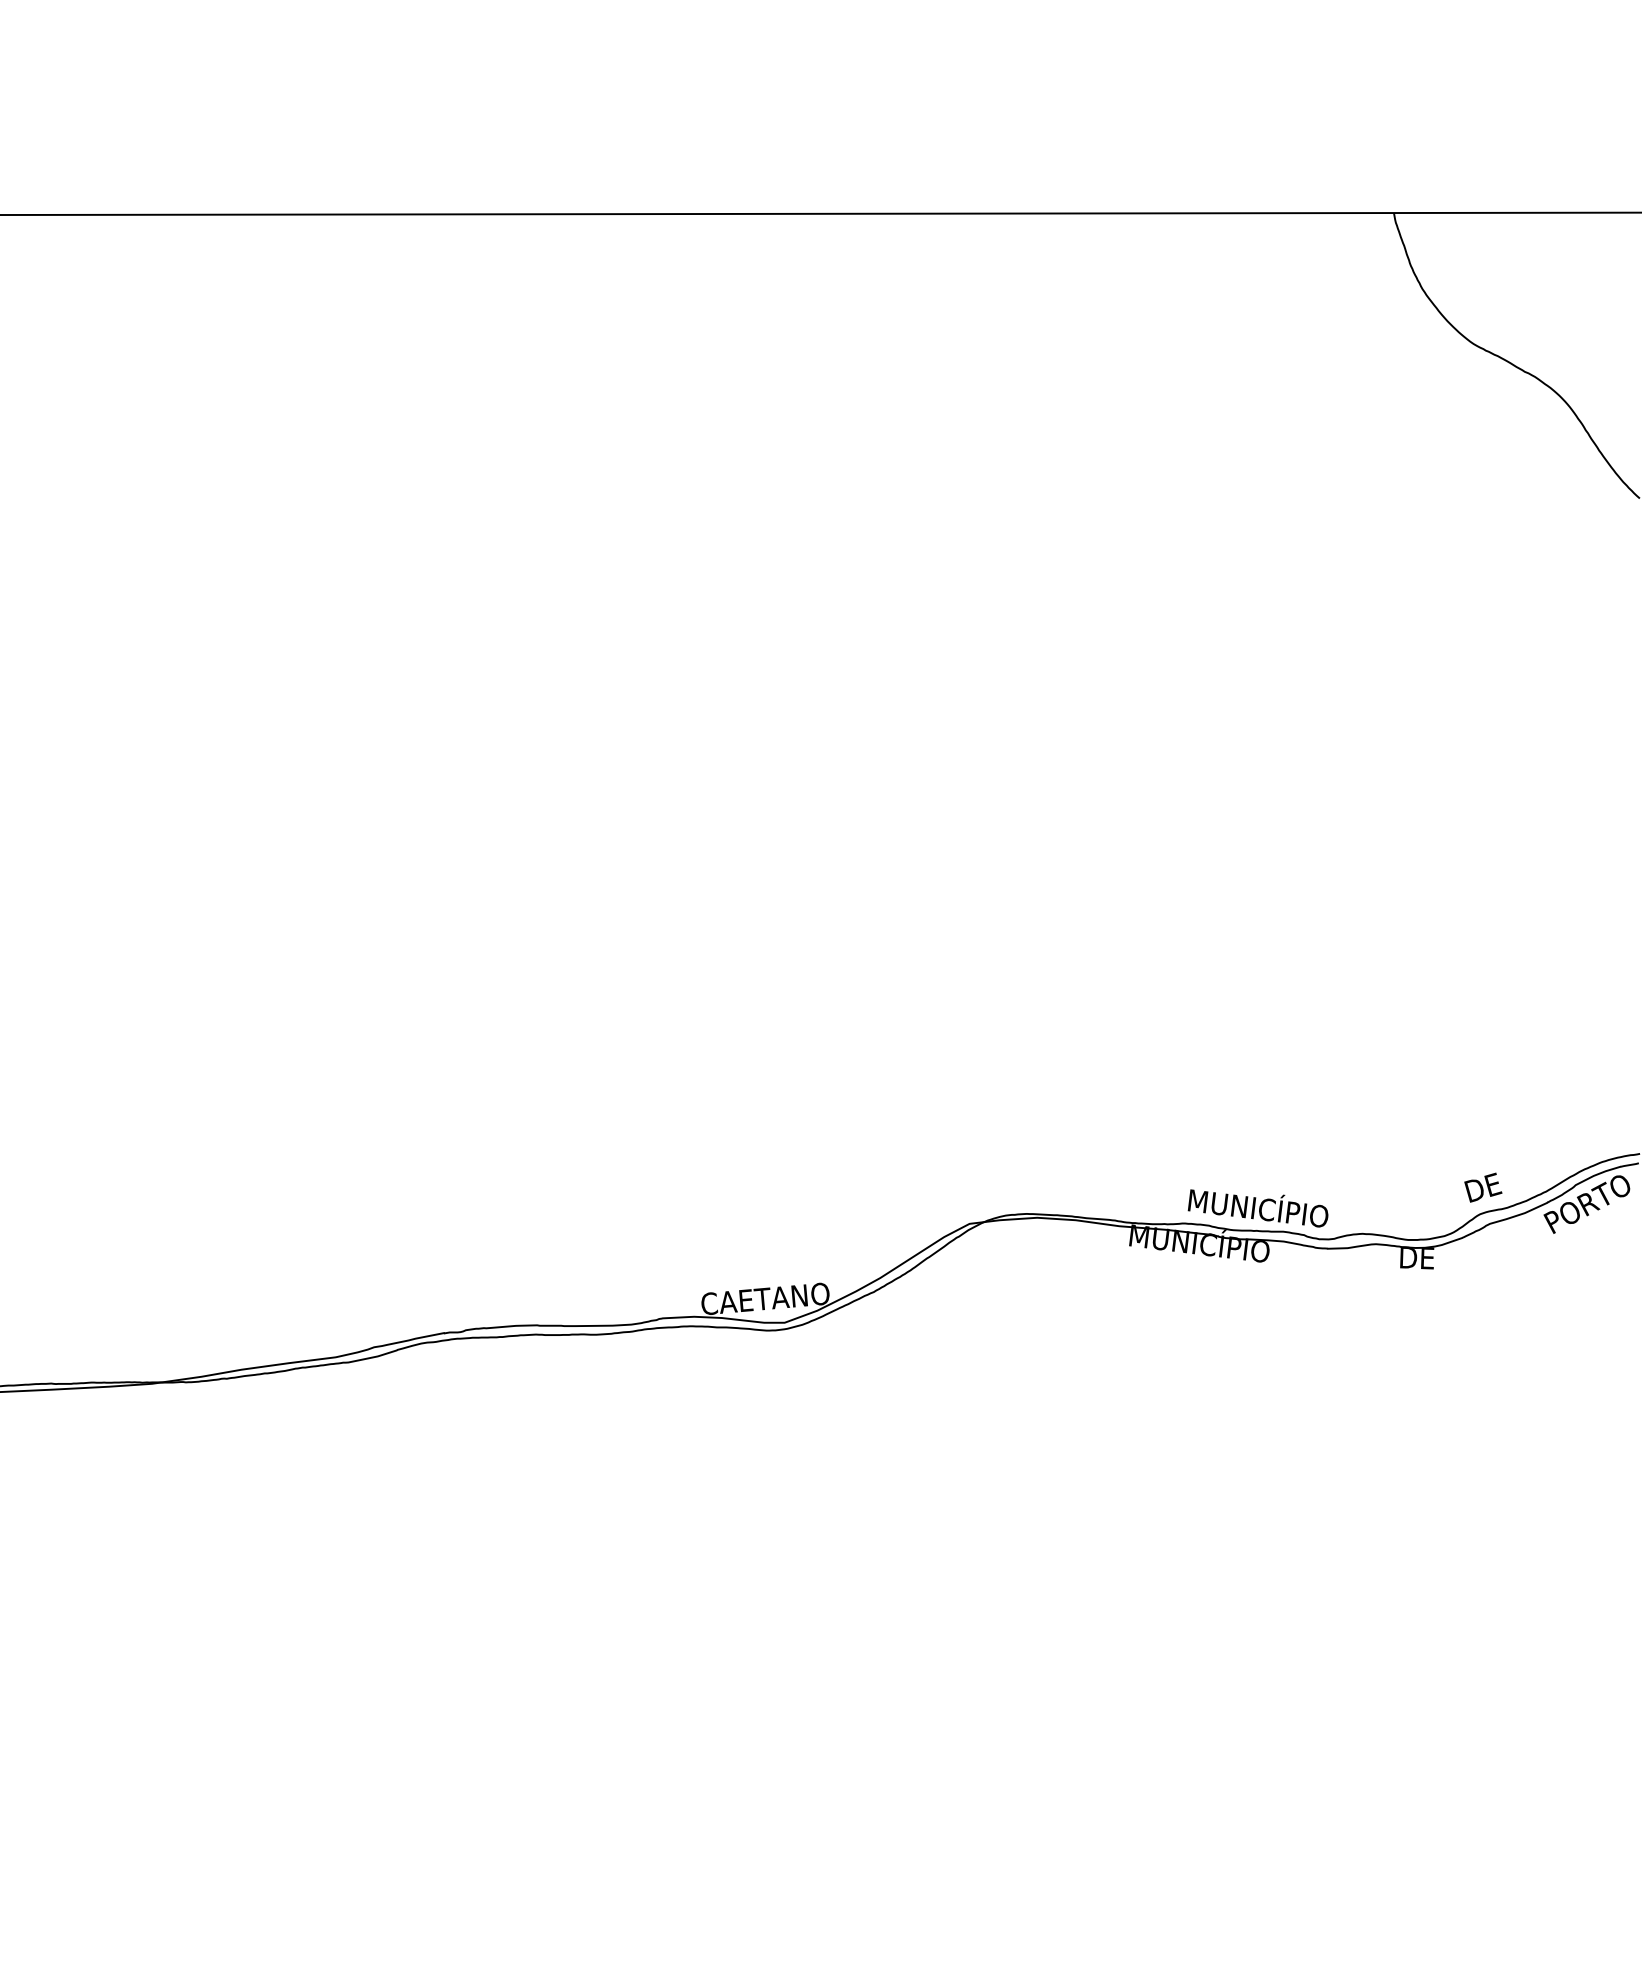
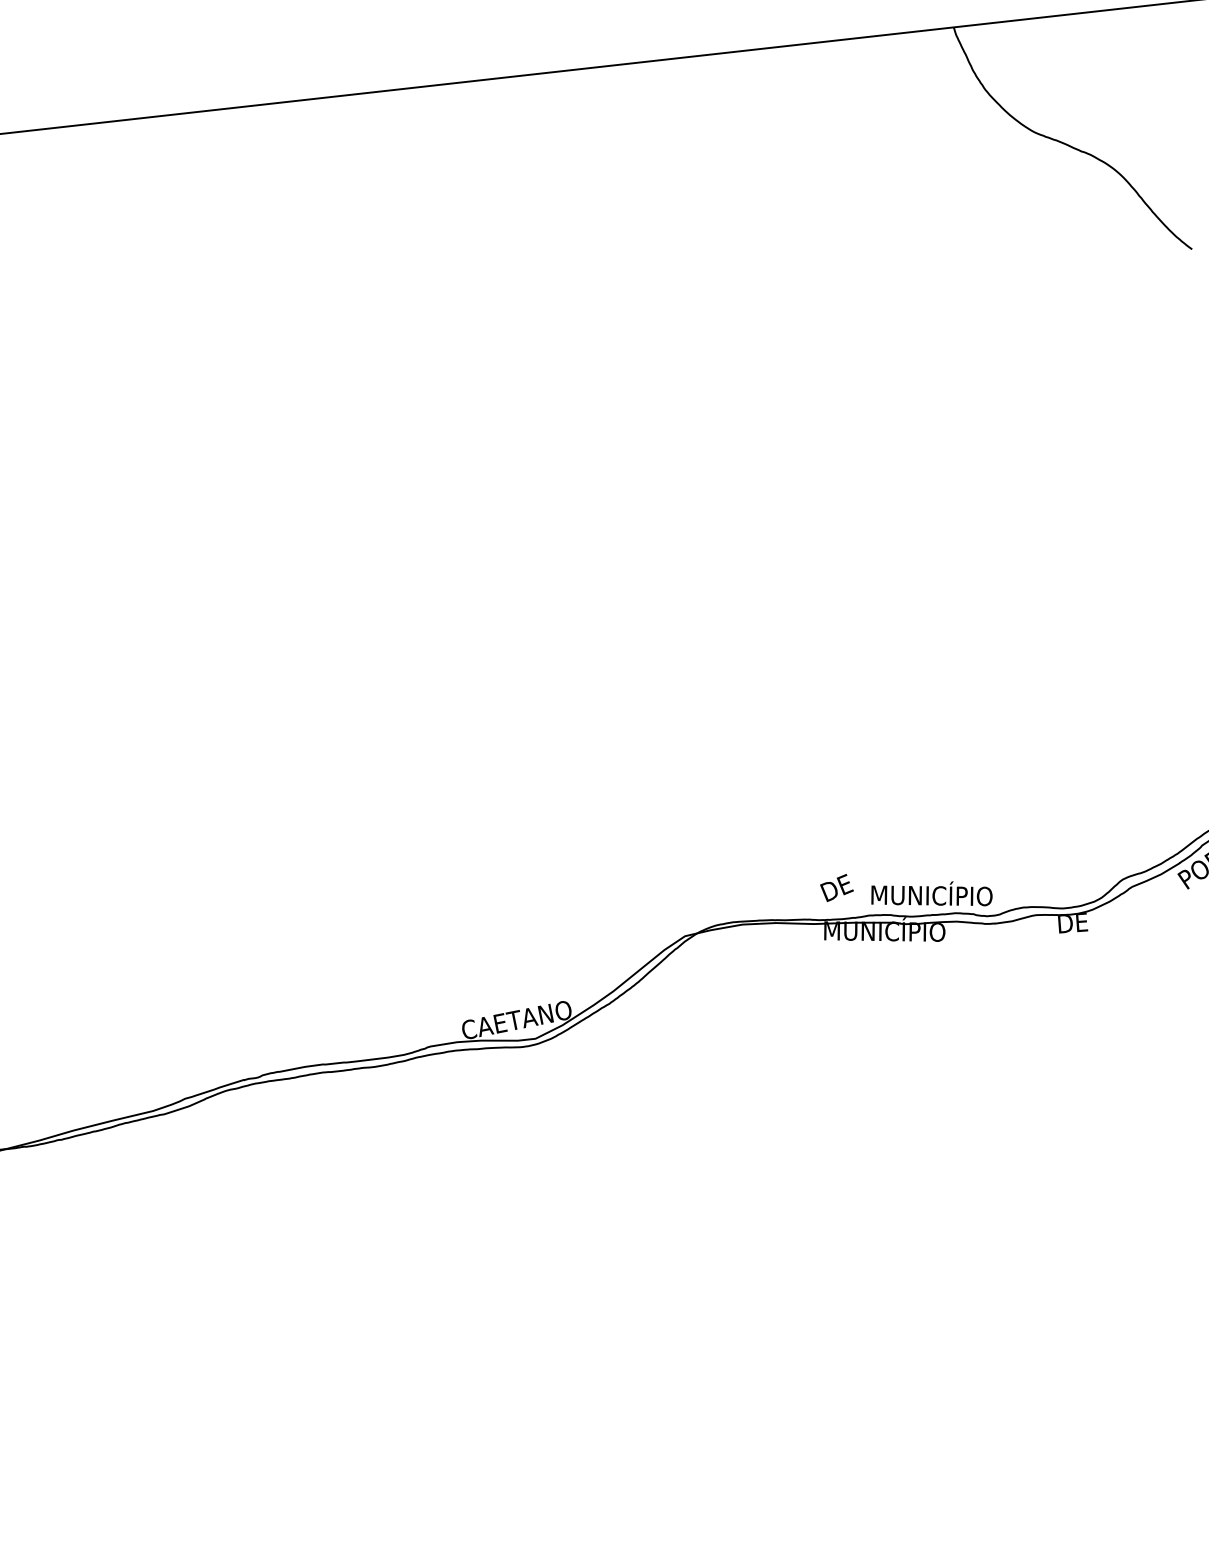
text: (1483, 1187) -> (837, 887), moved

